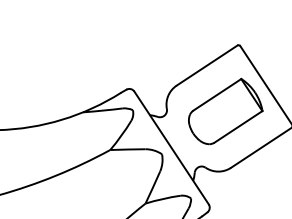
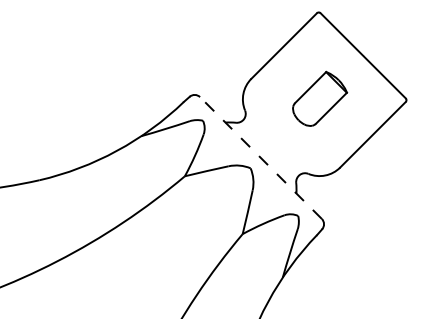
part: (225, 111) -> (319, 98), size x0.6
line: (171, 147) -> (260, 157), solid -> dashed

